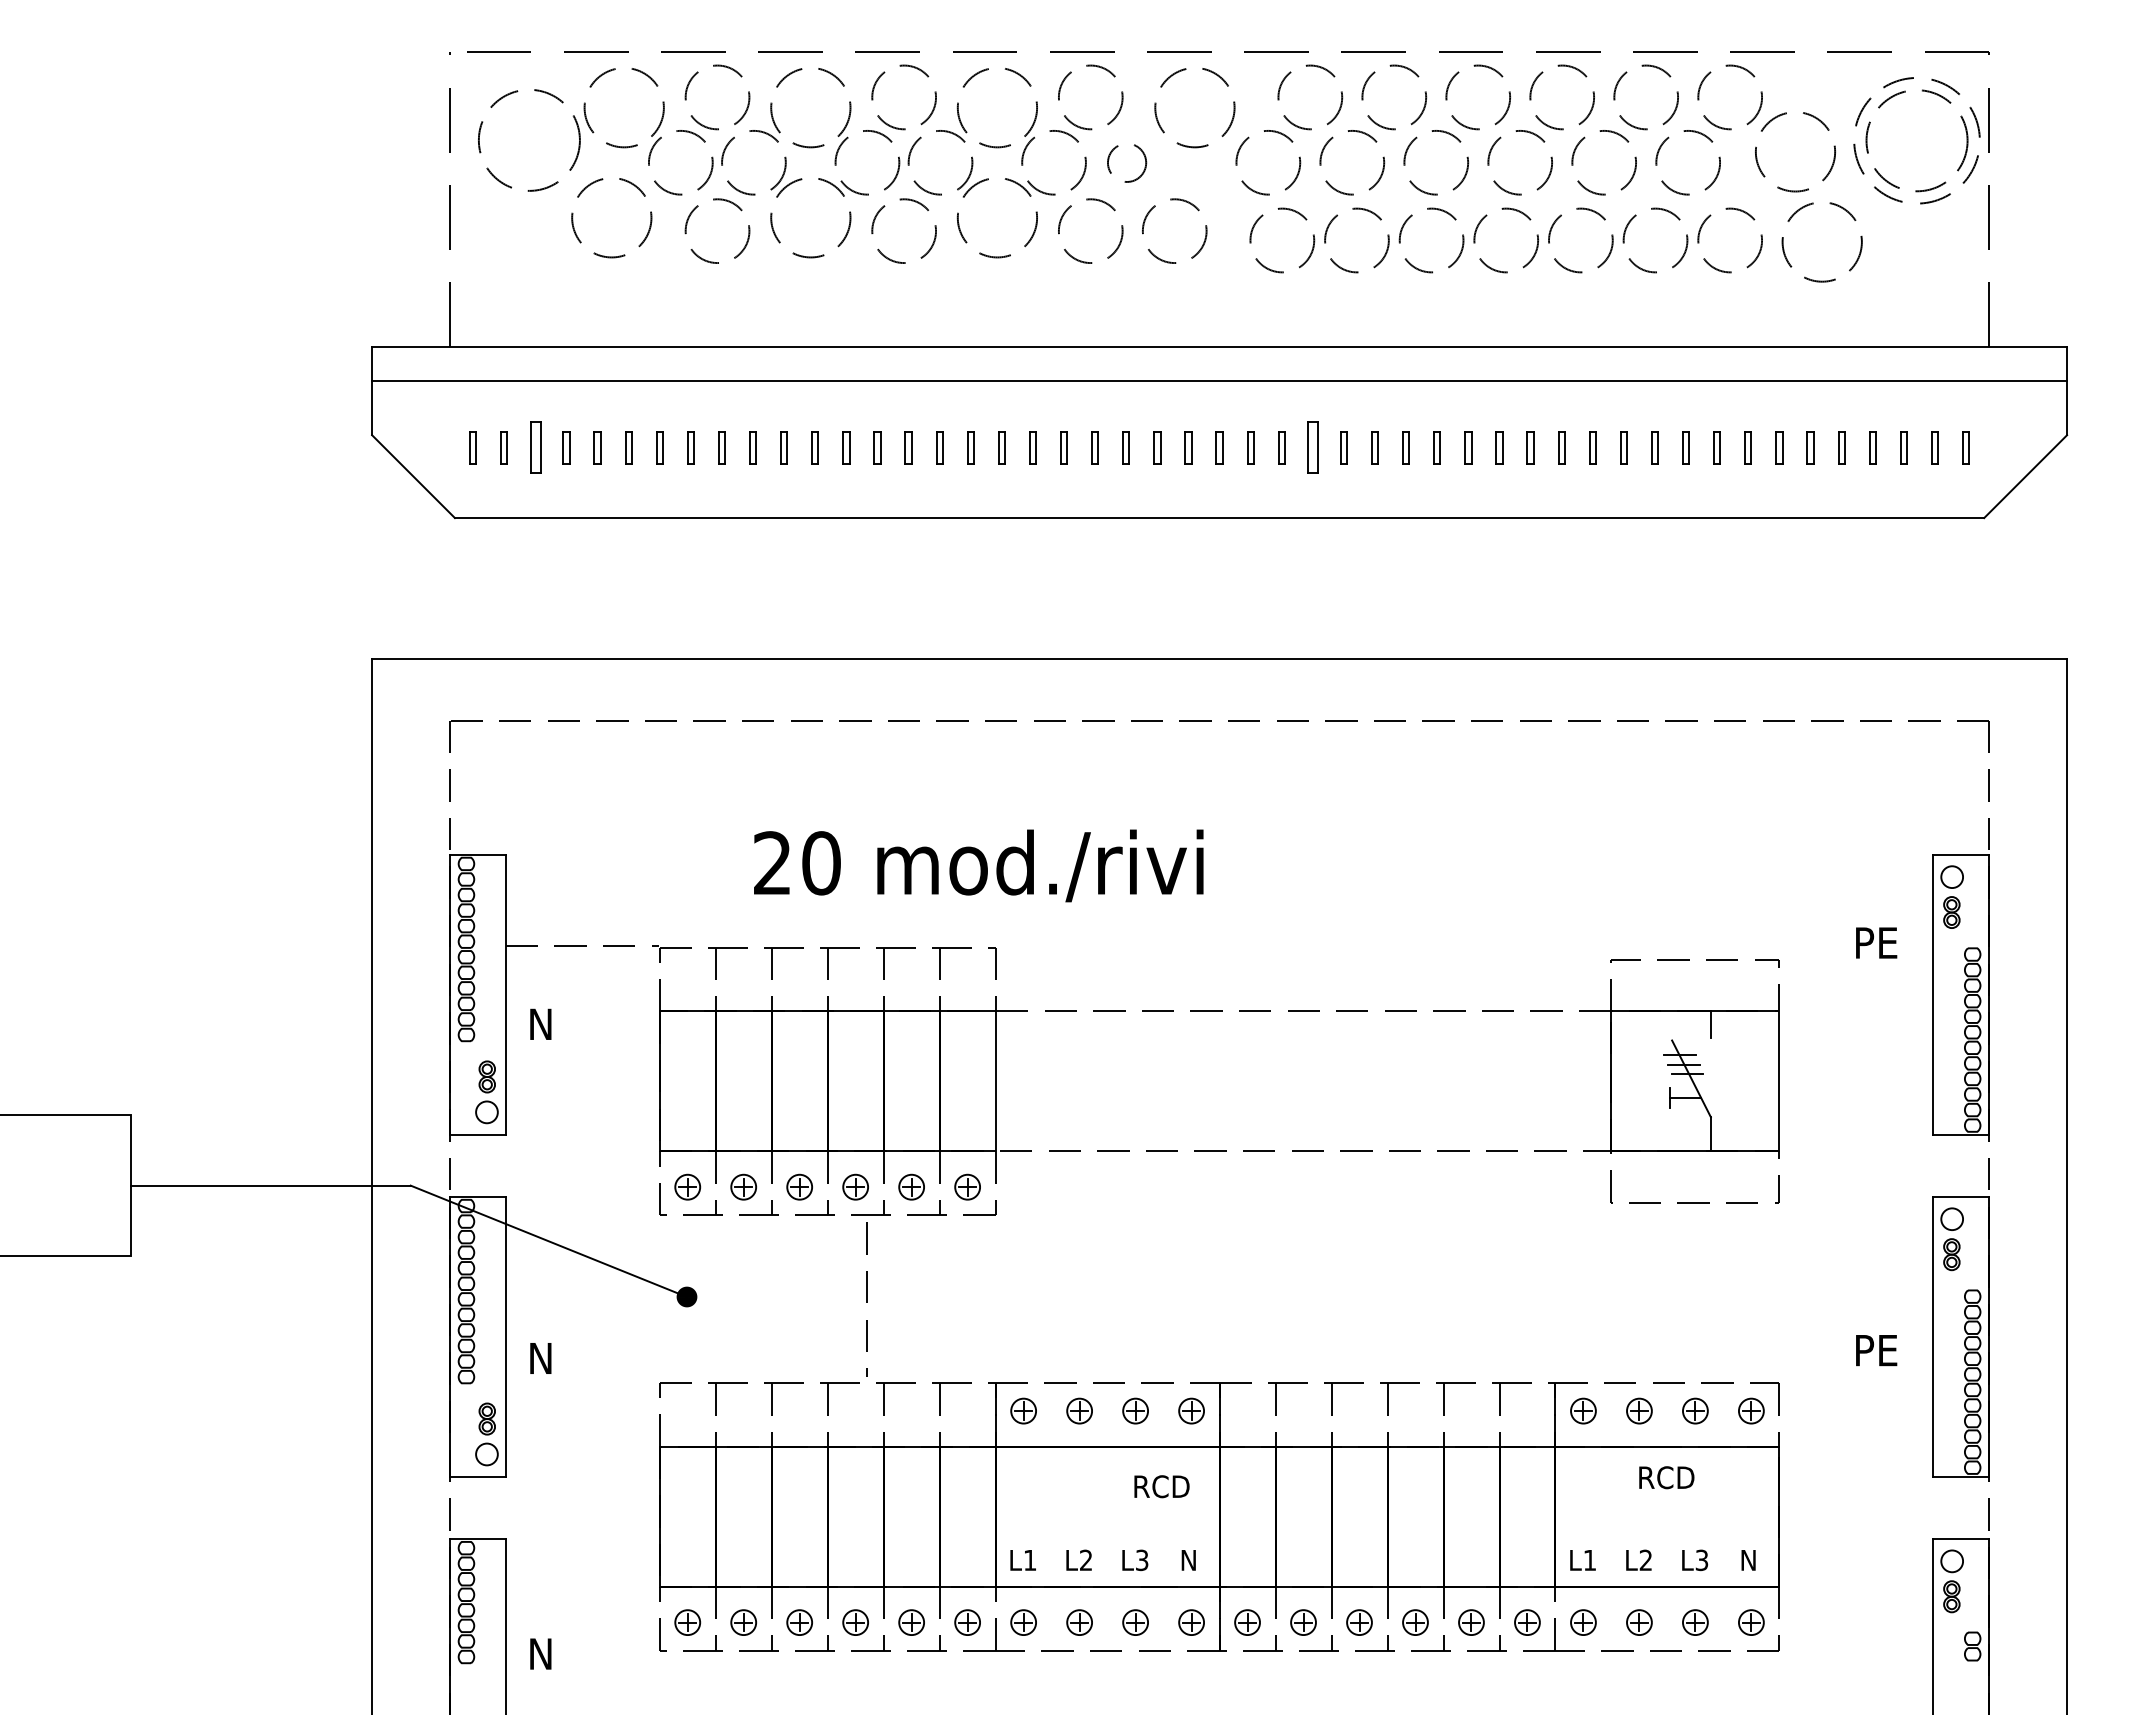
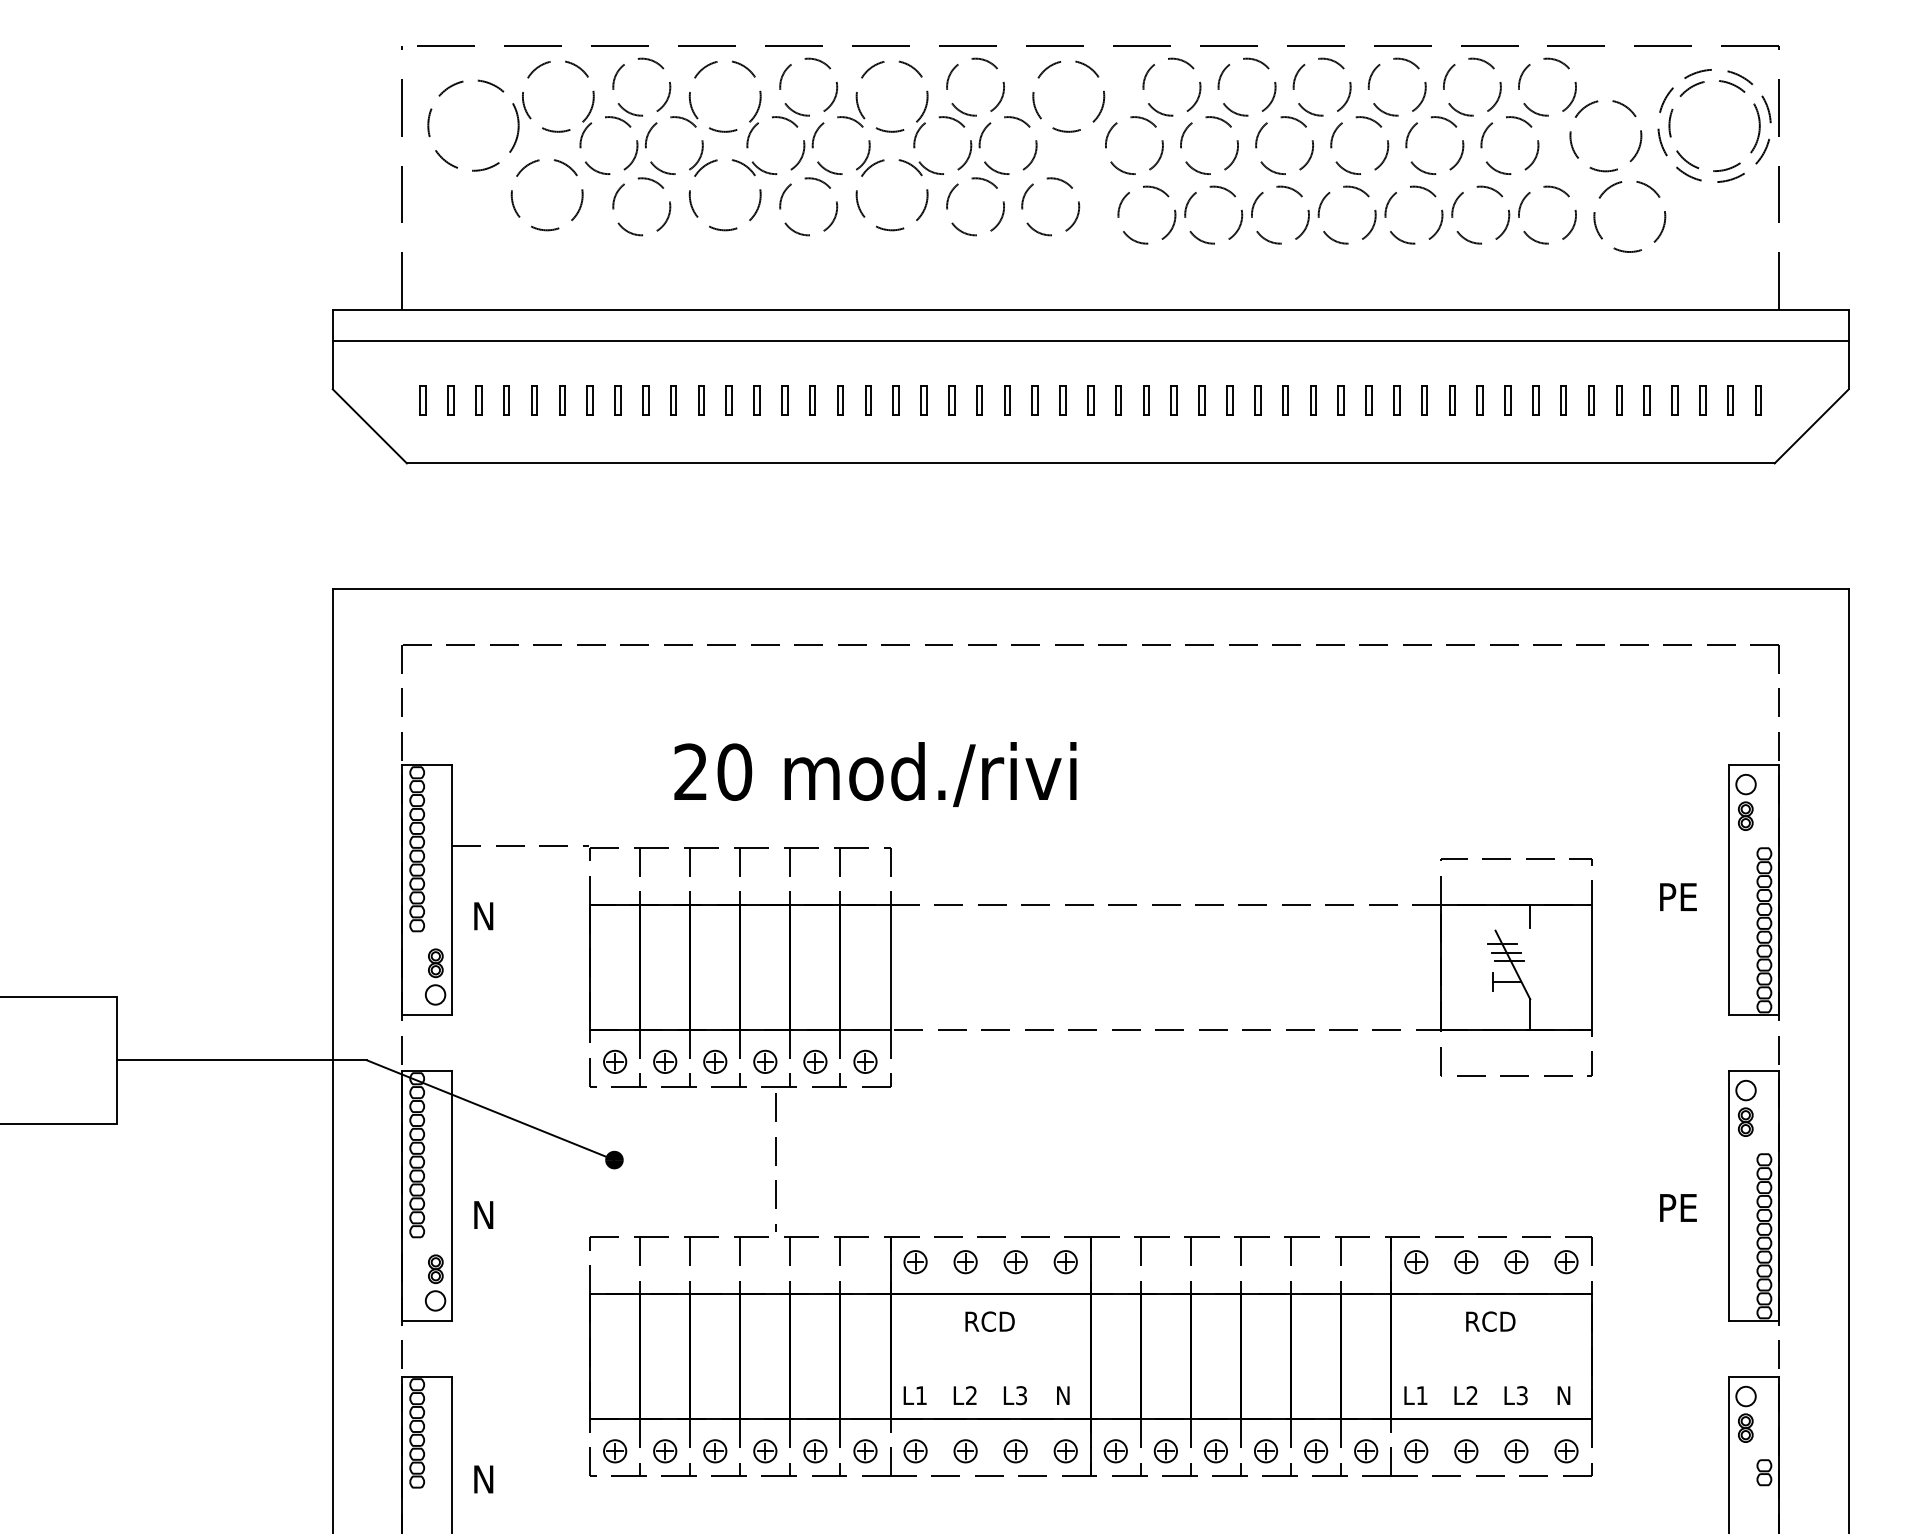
circle: (1126, 162) -> (1007, 145), size x1.67
part: (534, 447) -> (478, 400), size x0.62
part: (1312, 447) -> (1173, 400), size x0.62
text: (1876, 942) -> (1678, 896), moved
text: (1161, 1486) -> (989, 1321), moved

